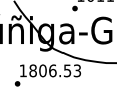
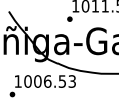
text: (32, 70) -> (27, 81), 1806.53 -> 1006.53

